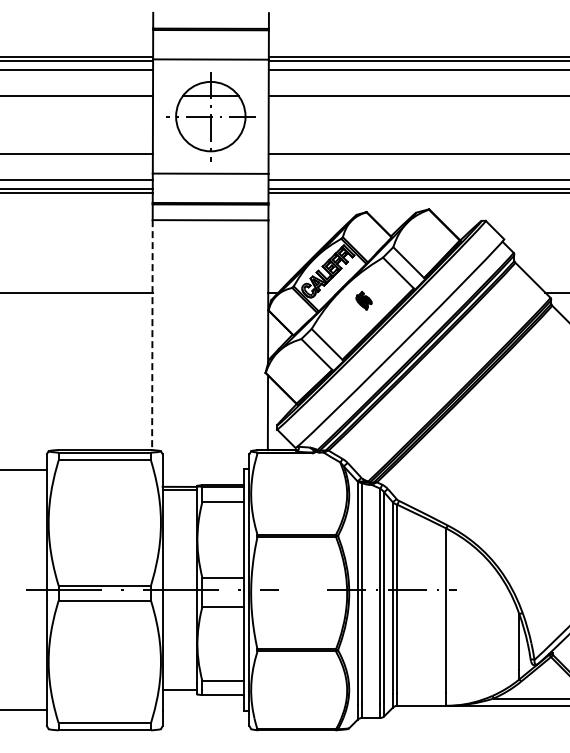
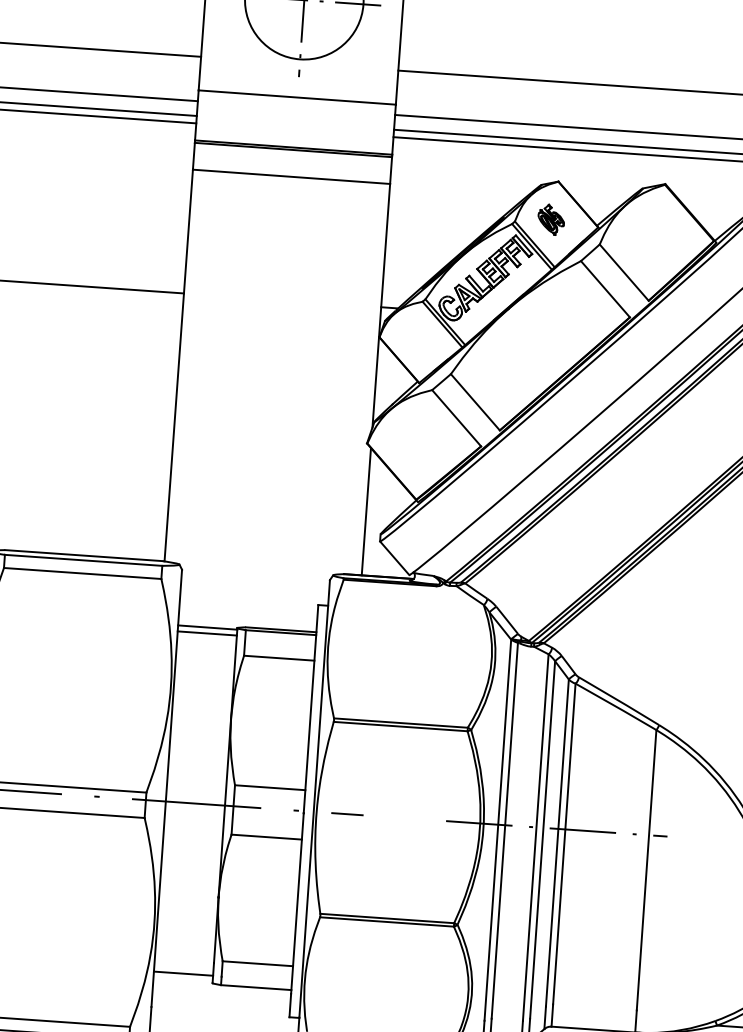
part: (363, 300) -> (550, 219), moved
line: (152, 335) -> (178, 366), dashed -> solid

